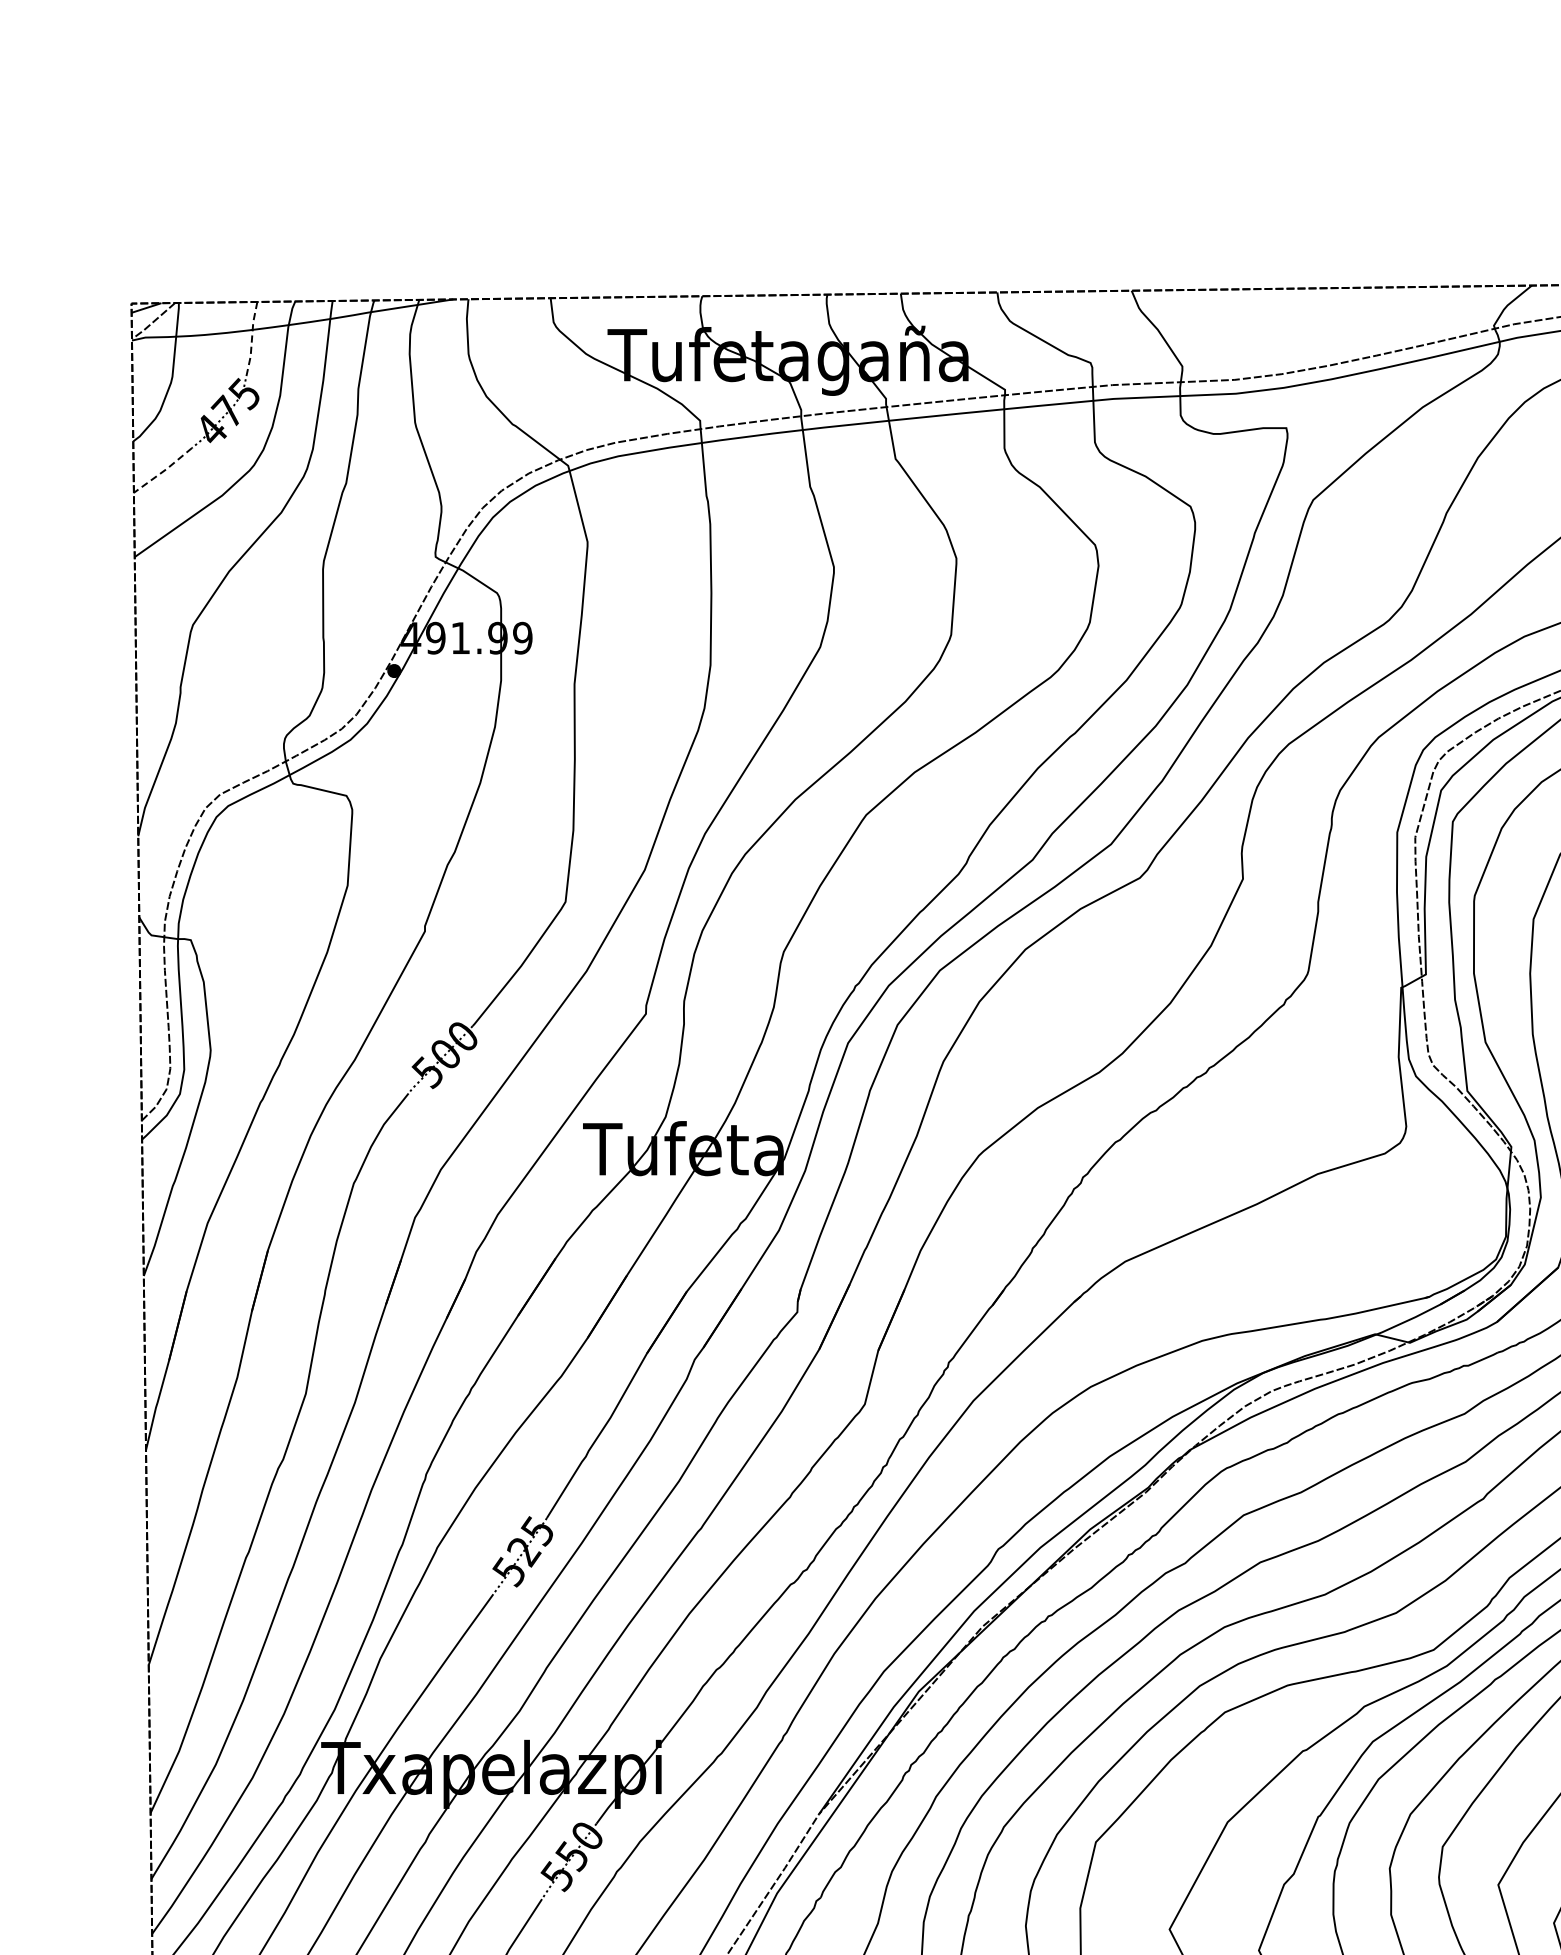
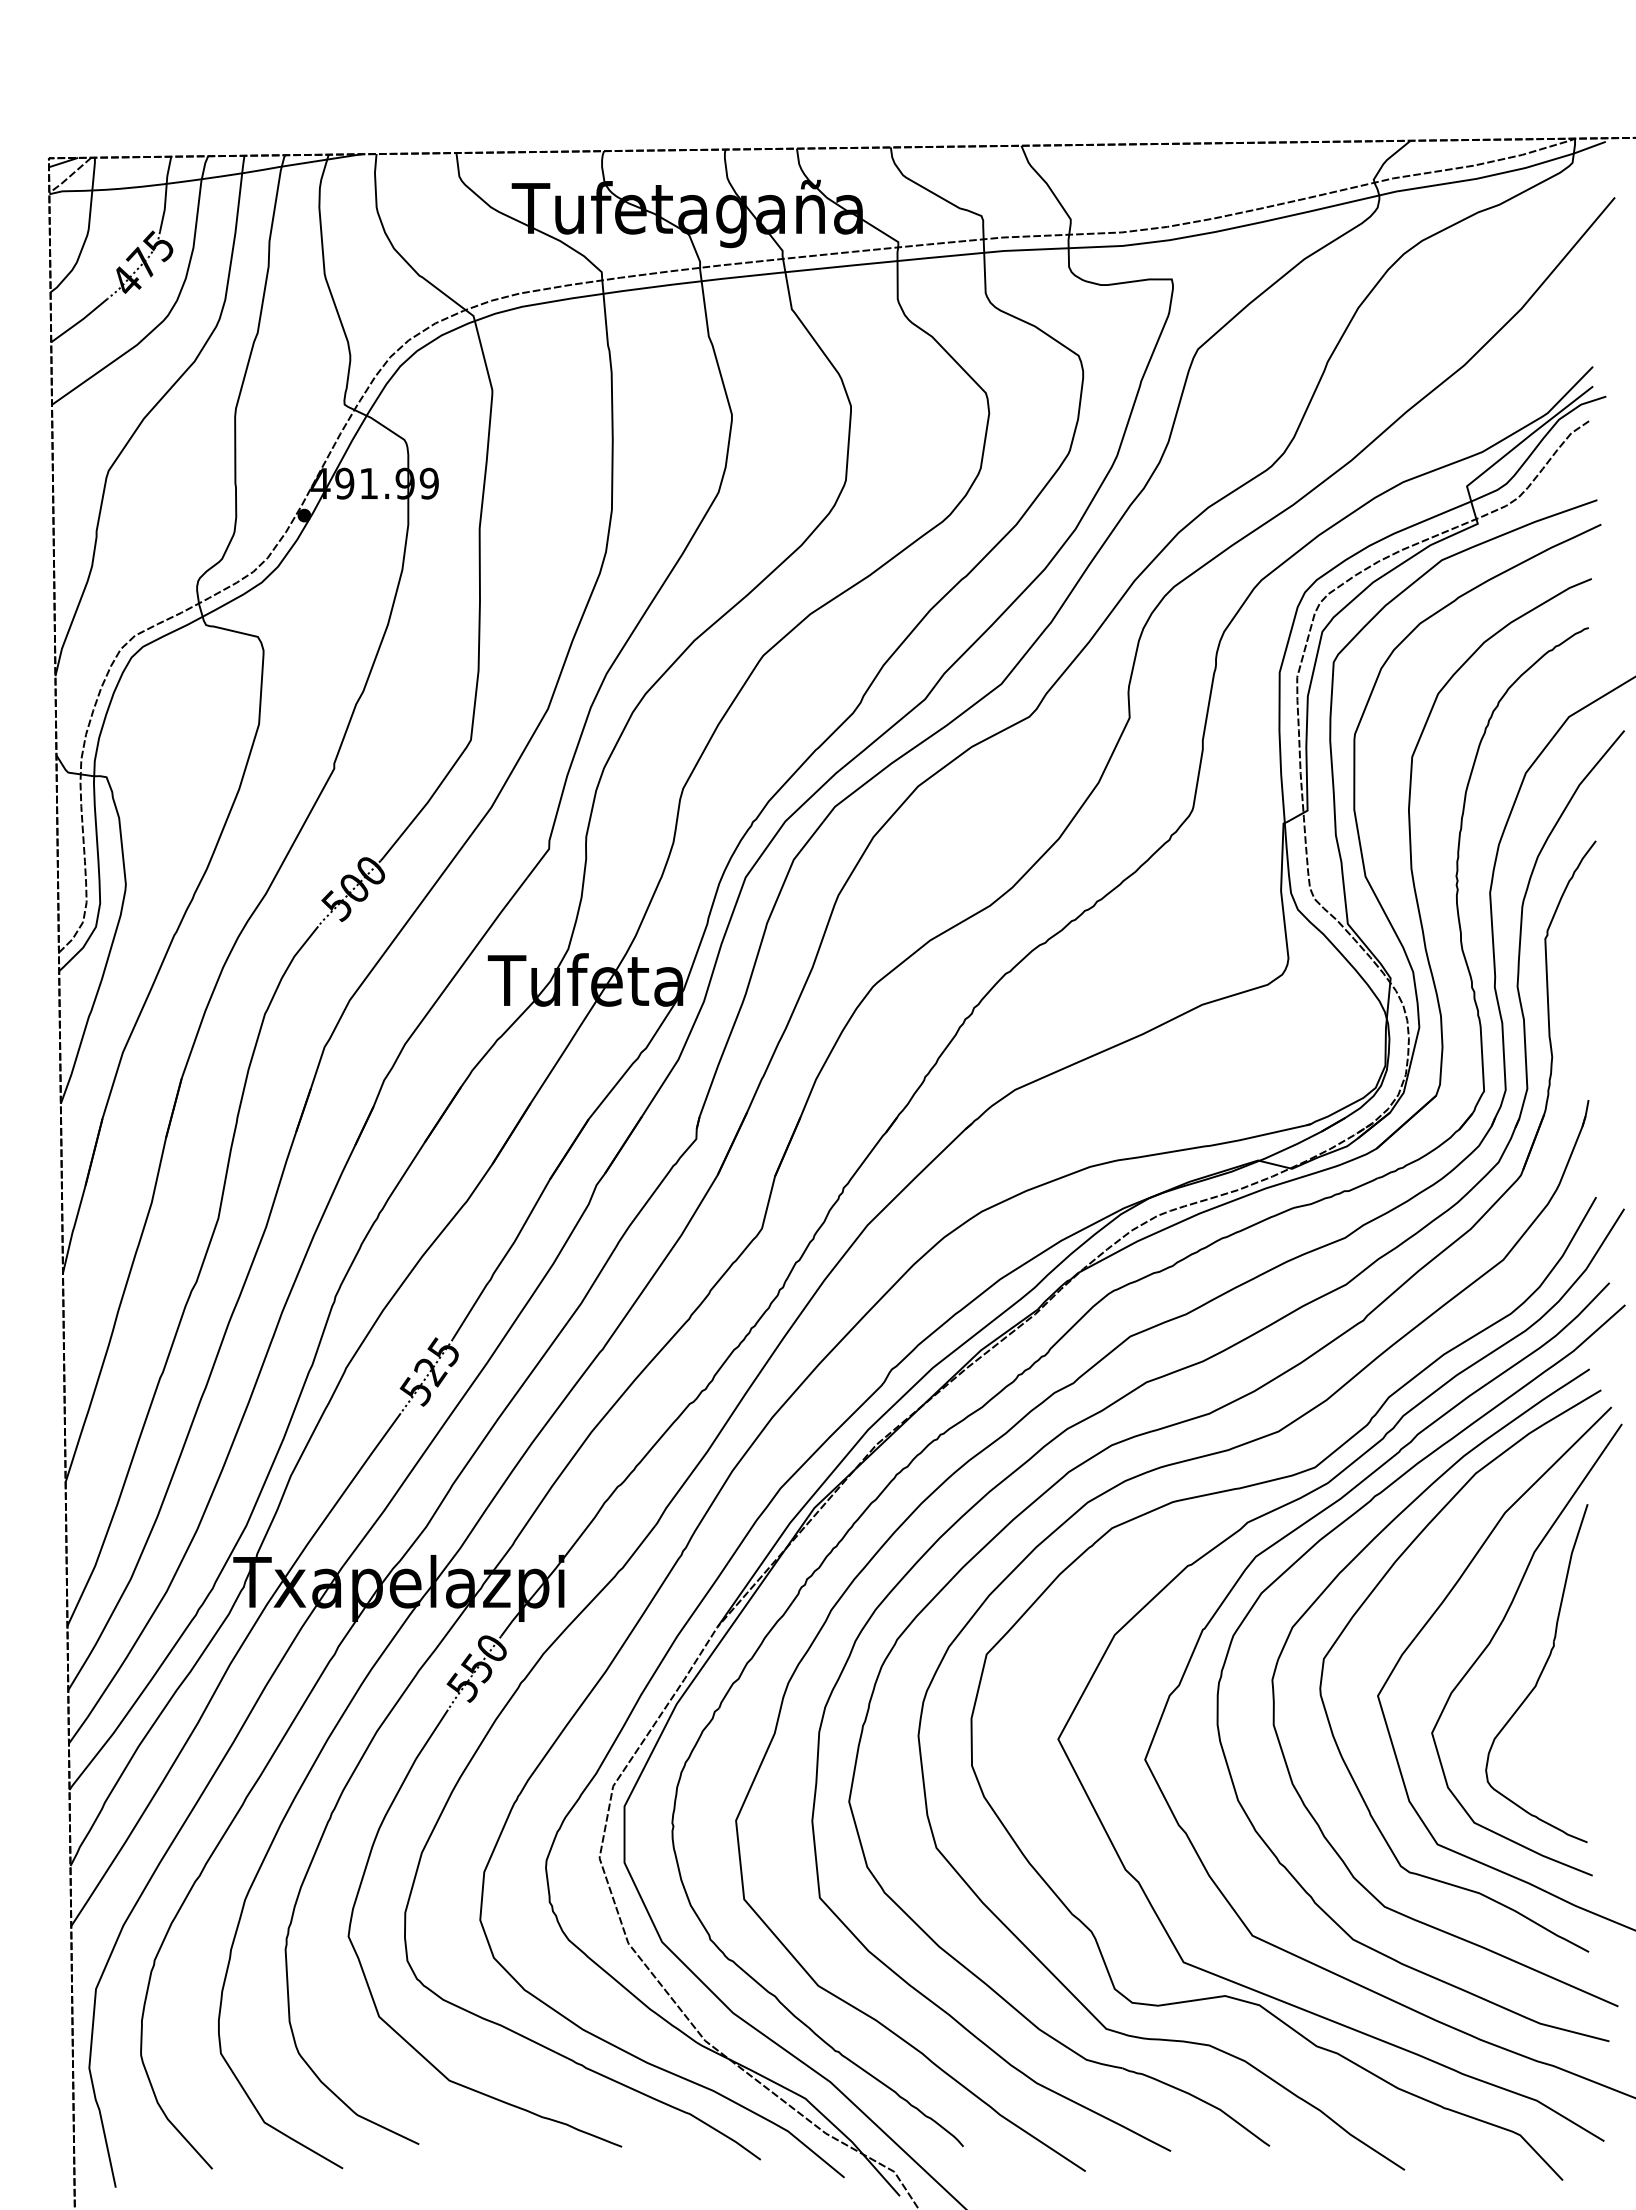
line: (251, 341) -> (165, 195), dashed -> solid
line: (164, 471) -> (80, 321), dashed -> solid

